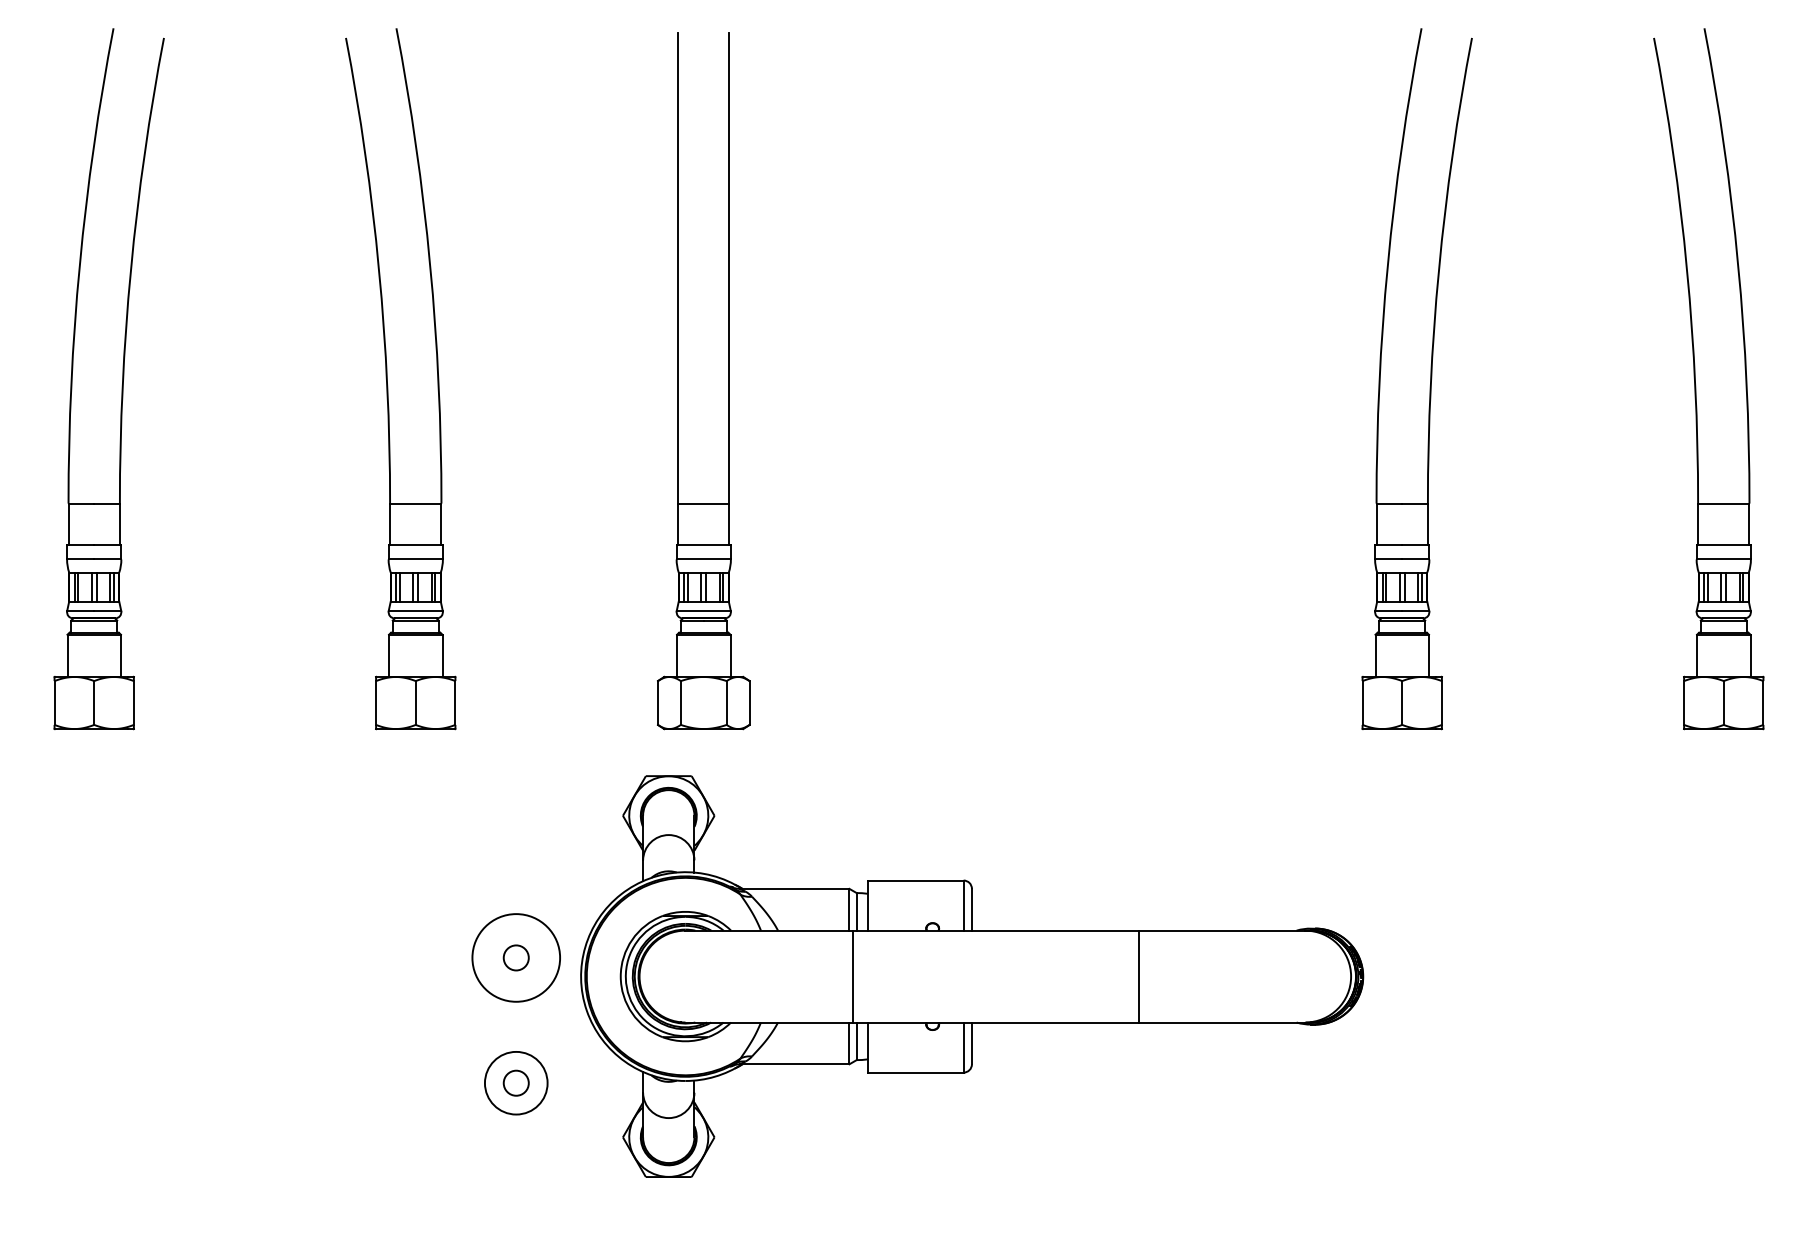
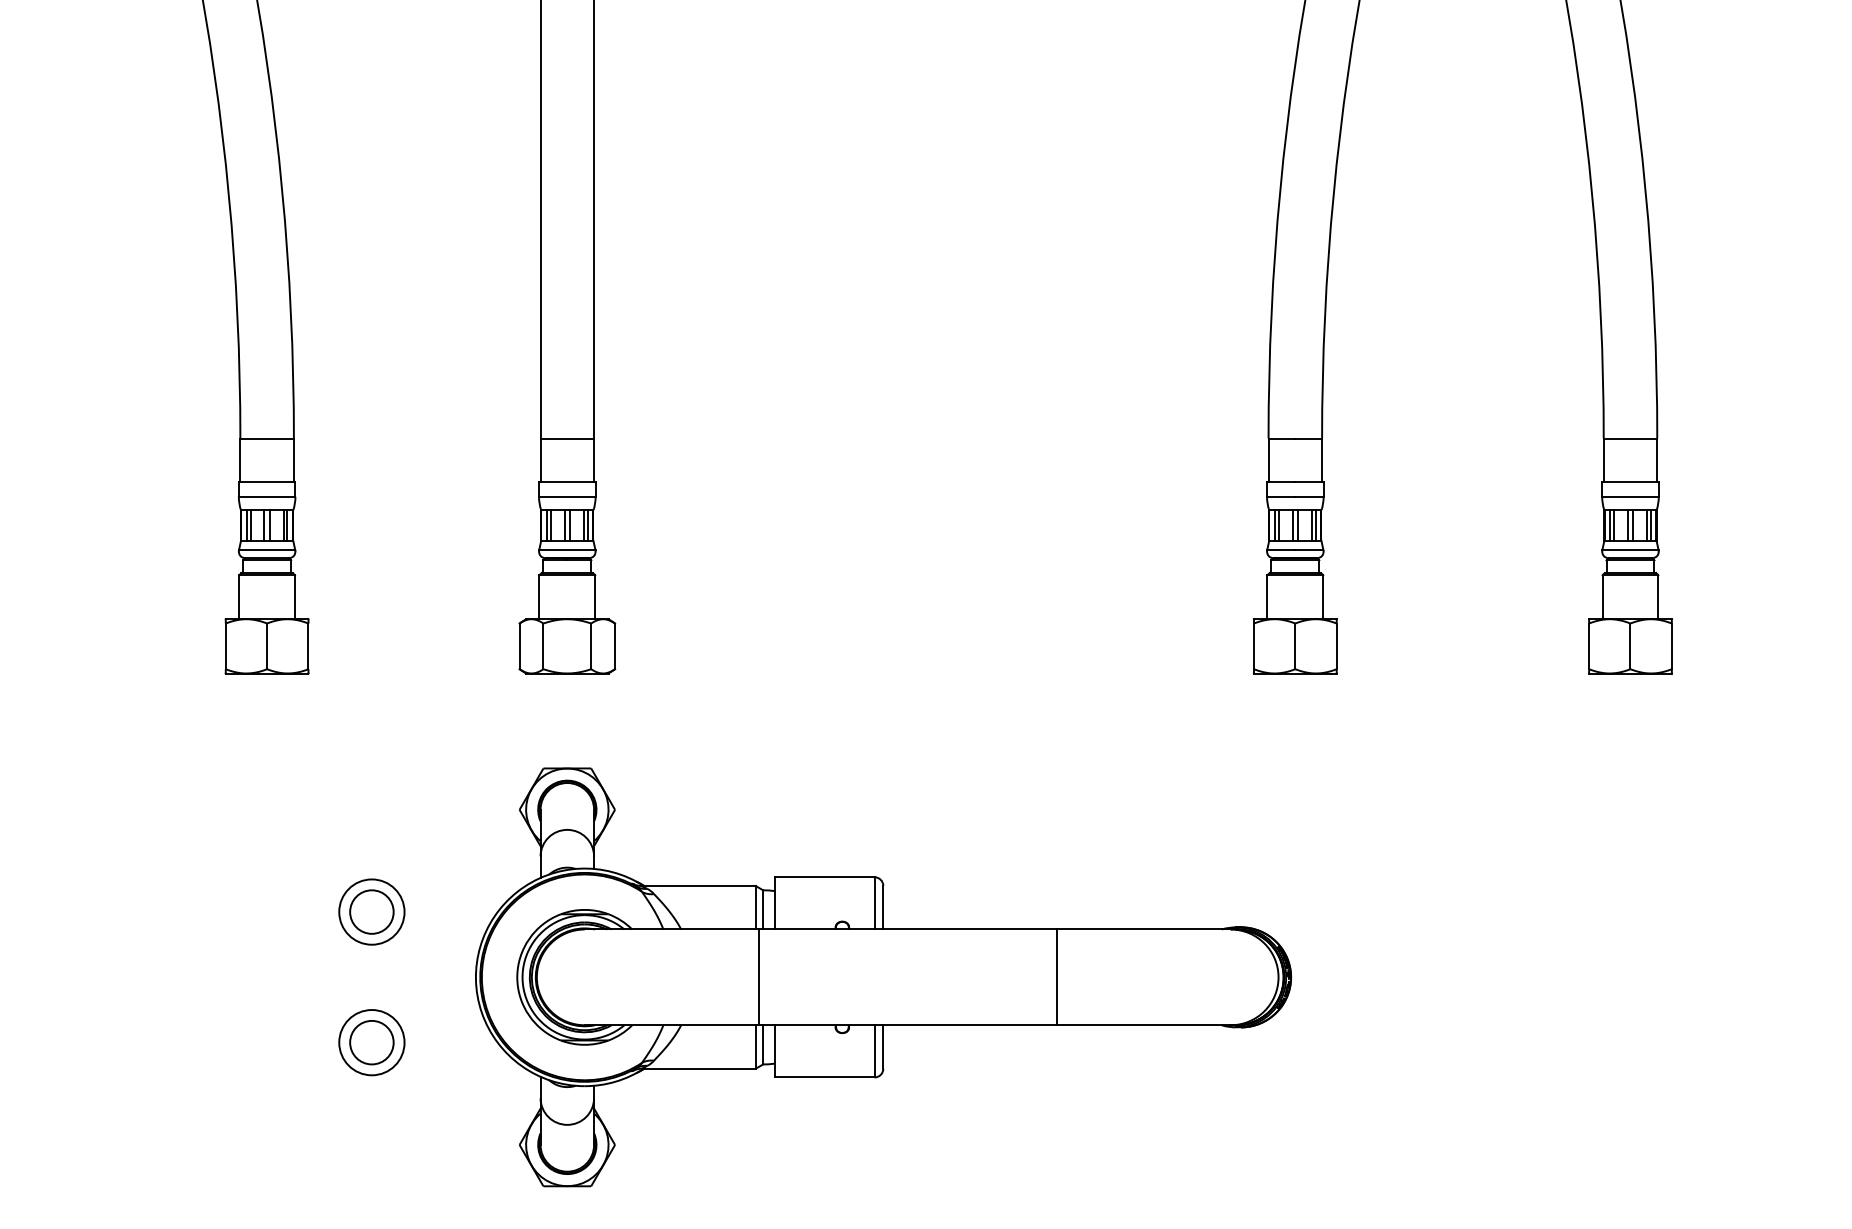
circle: (515, 957) -> (371, 911), size x0.71
circle: (516, 957) -> (372, 911), size x1.67
part: (972, 976) -> (883, 977), moved
circle: (516, 1083) -> (372, 1042), size x1.67

